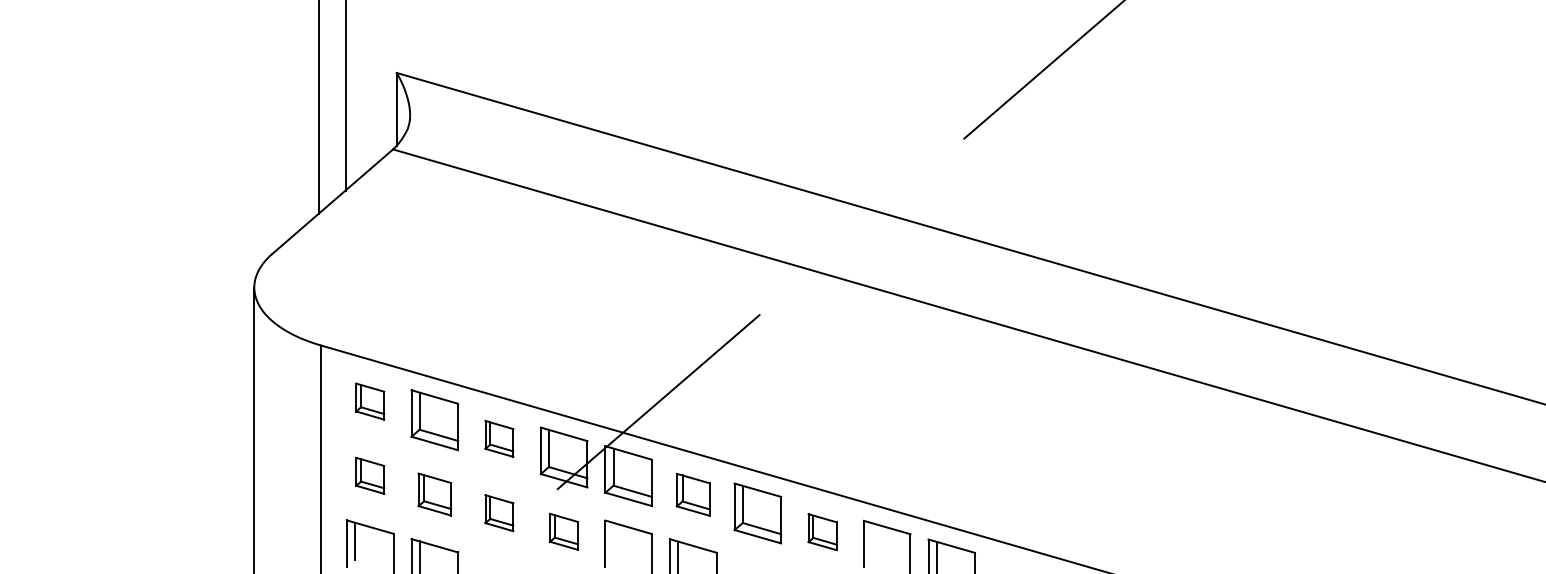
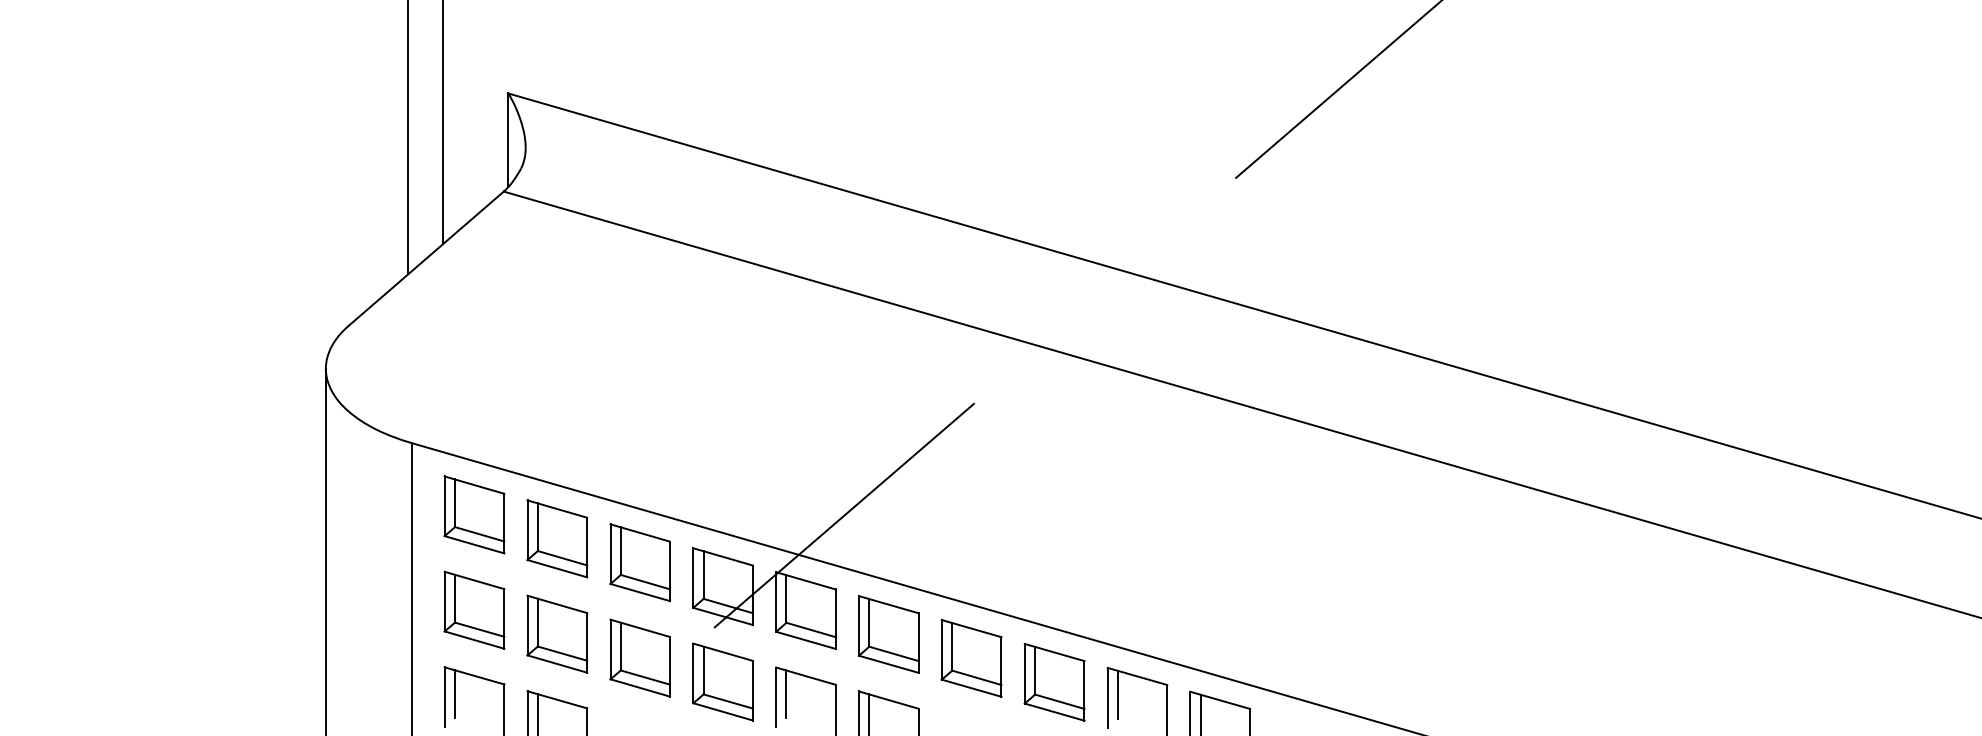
part: (370, 401) -> (474, 514), size x1.67
part: (498, 438) -> (639, 562), size x1.67
part: (370, 475) -> (474, 609), size x1.67
part: (434, 494) -> (557, 633), size x1.43
part: (693, 494) -> (888, 634), size x1.43
part: (498, 512) -> (639, 657), size x1.67
part: (563, 531) -> (722, 681), size x1.67
part: (822, 532) -> (1054, 682), size x1.67
line: (613, 541) -> (786, 694), added
line: (871, 541) -> (1117, 694), added

